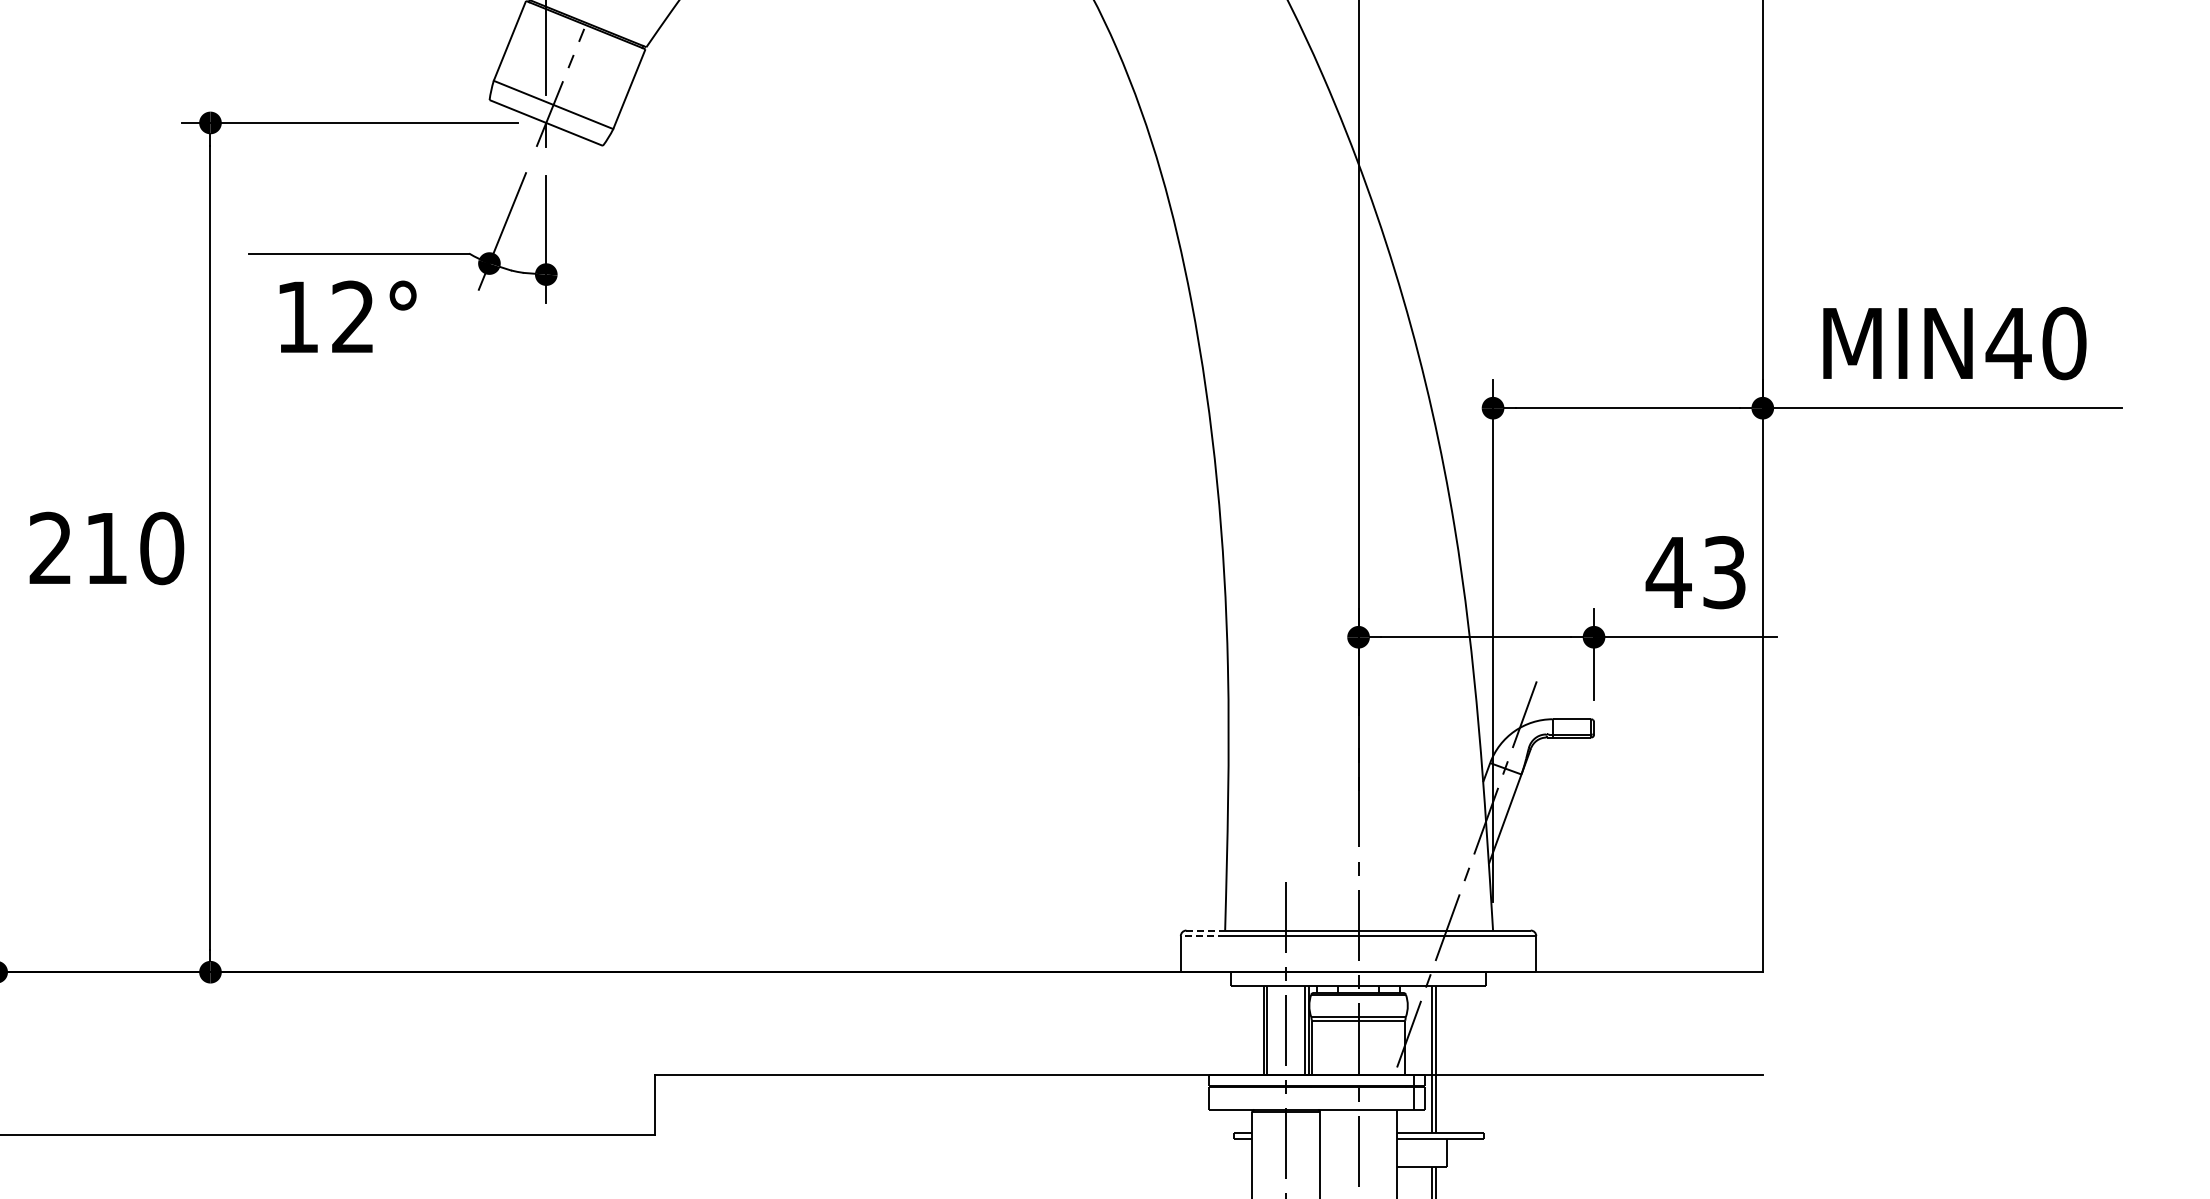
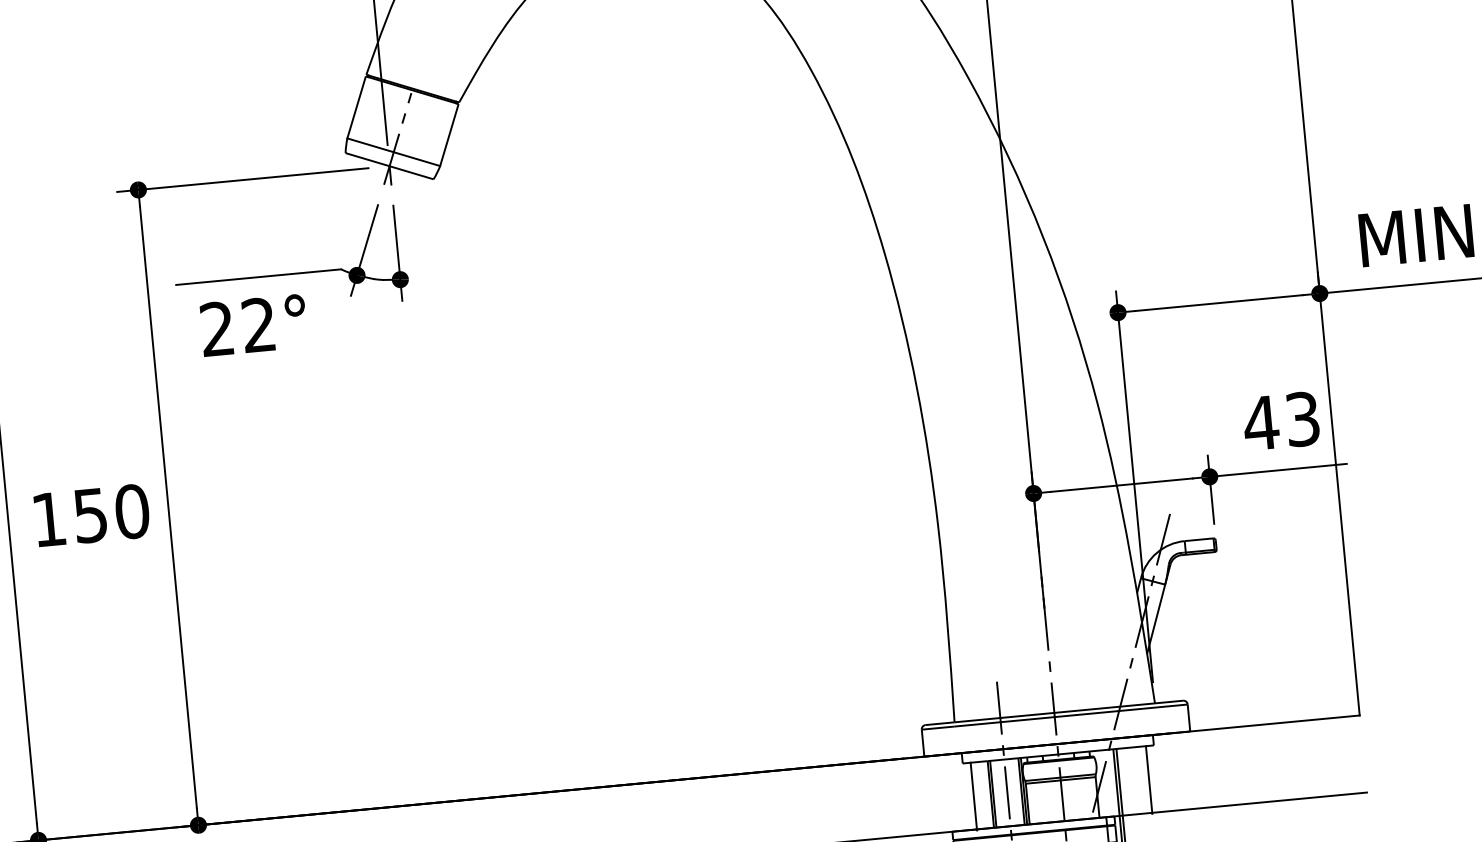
text: (296, 316) -> (216, 328), 12° -> 22°
text: (77, 548) -> (69, 517), 210 -> 150
line: (1206, 930) -> (940, 723), dashed -> solid
line: (1202, 936) -> (938, 728), dashed -> solid
line: (1241, 1031) -> (973, 796), added
line: (1475, 1031) -> (1148, 780), added

